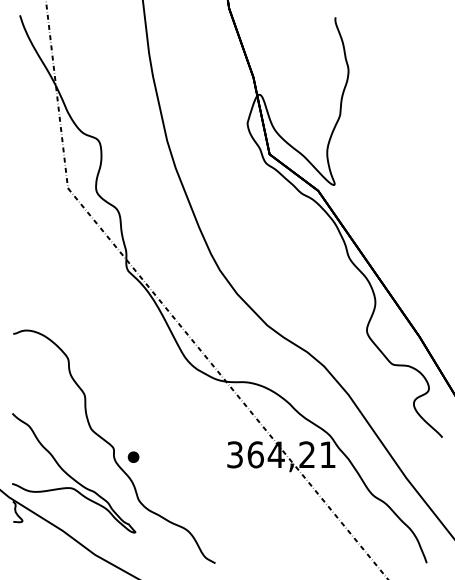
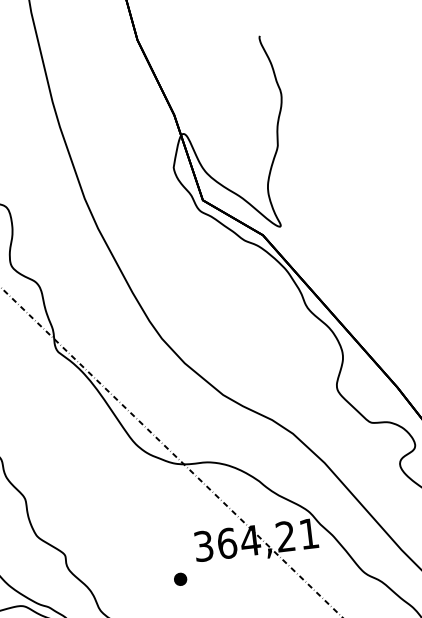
part: (133, 456) -> (180, 578), moved

